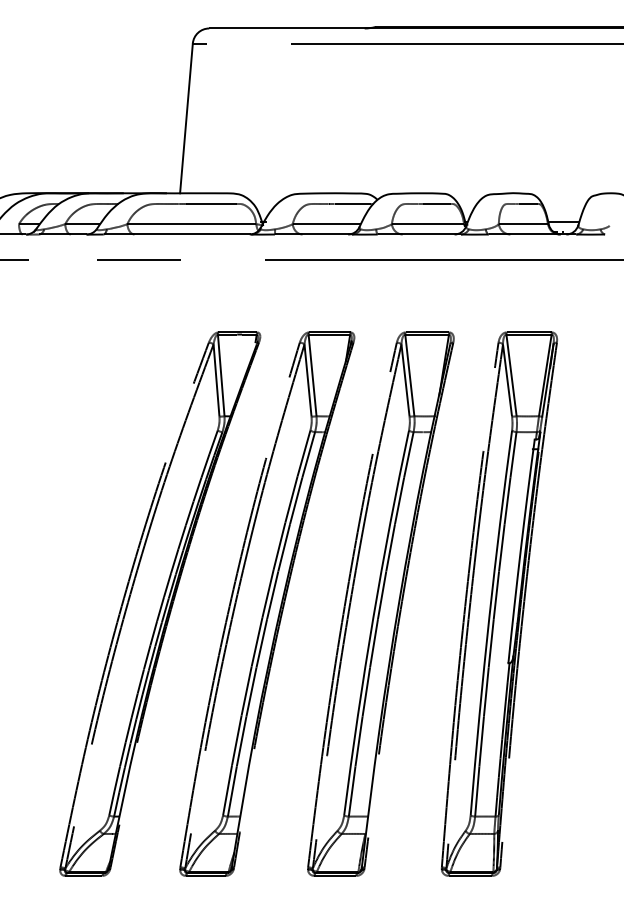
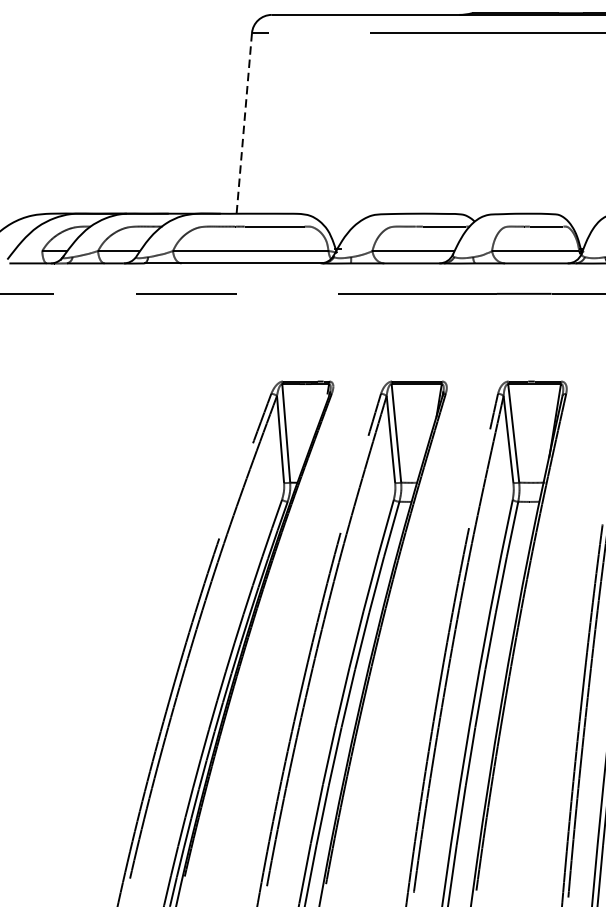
line: (186, 118) -> (244, 123), solid -> dashed

